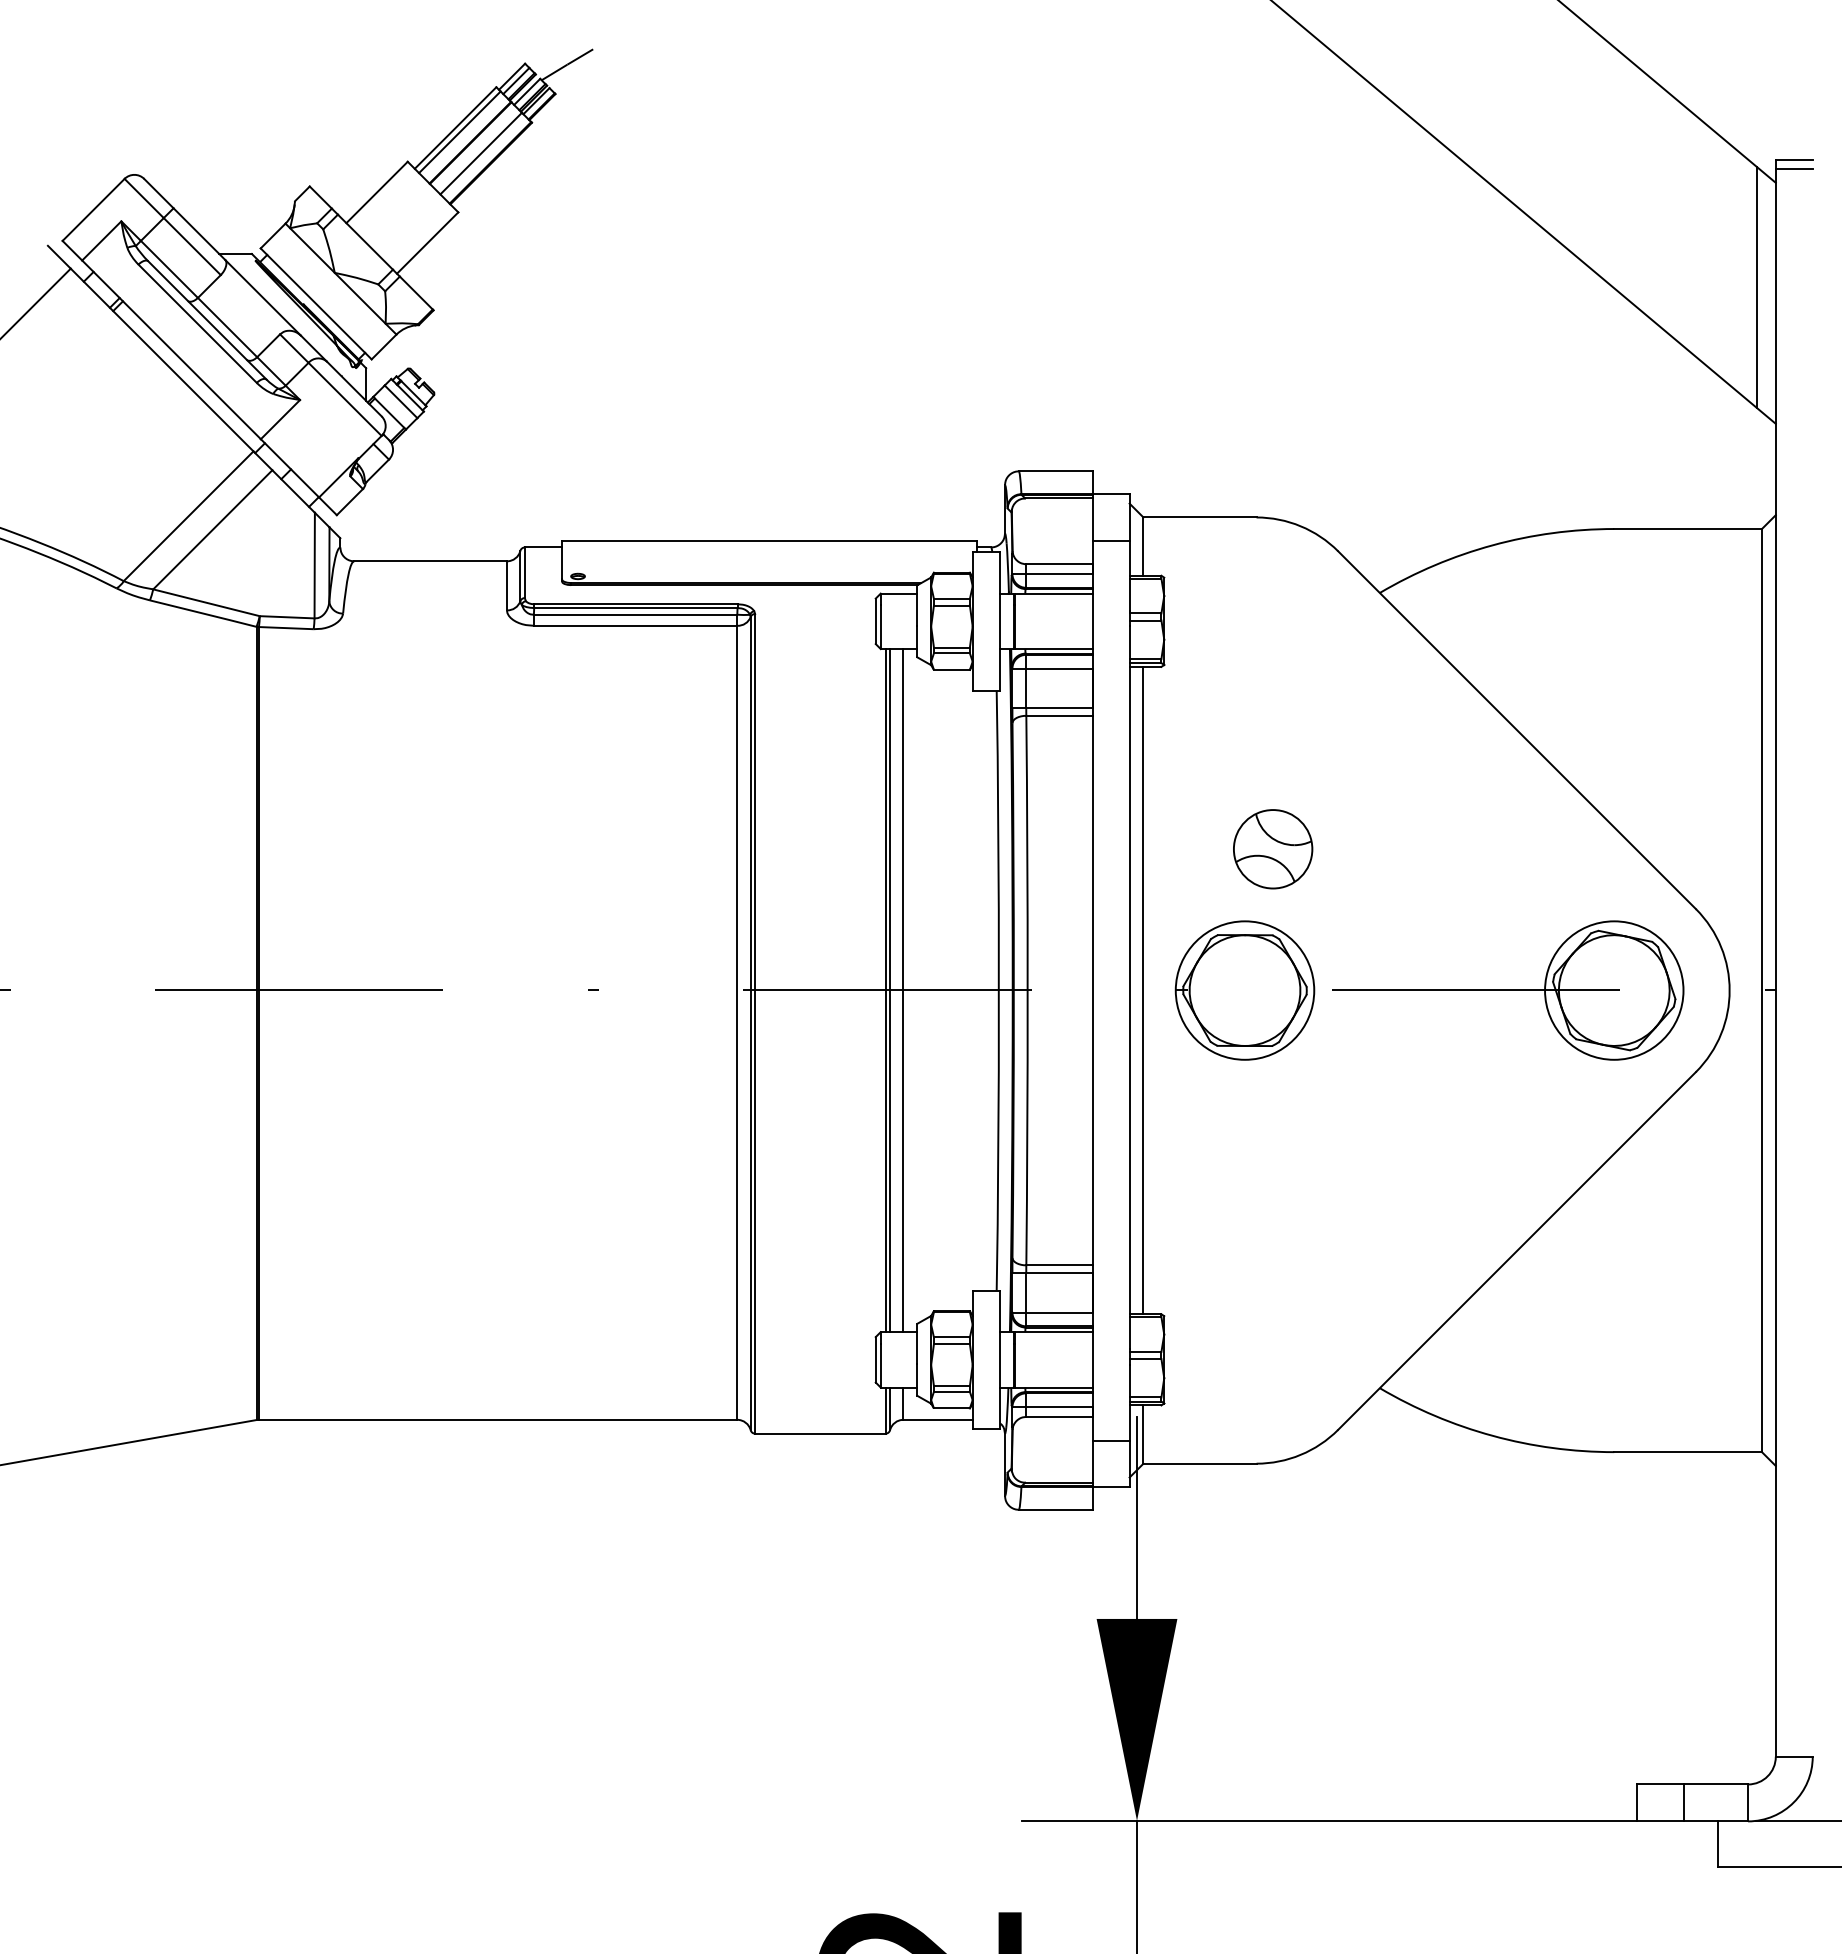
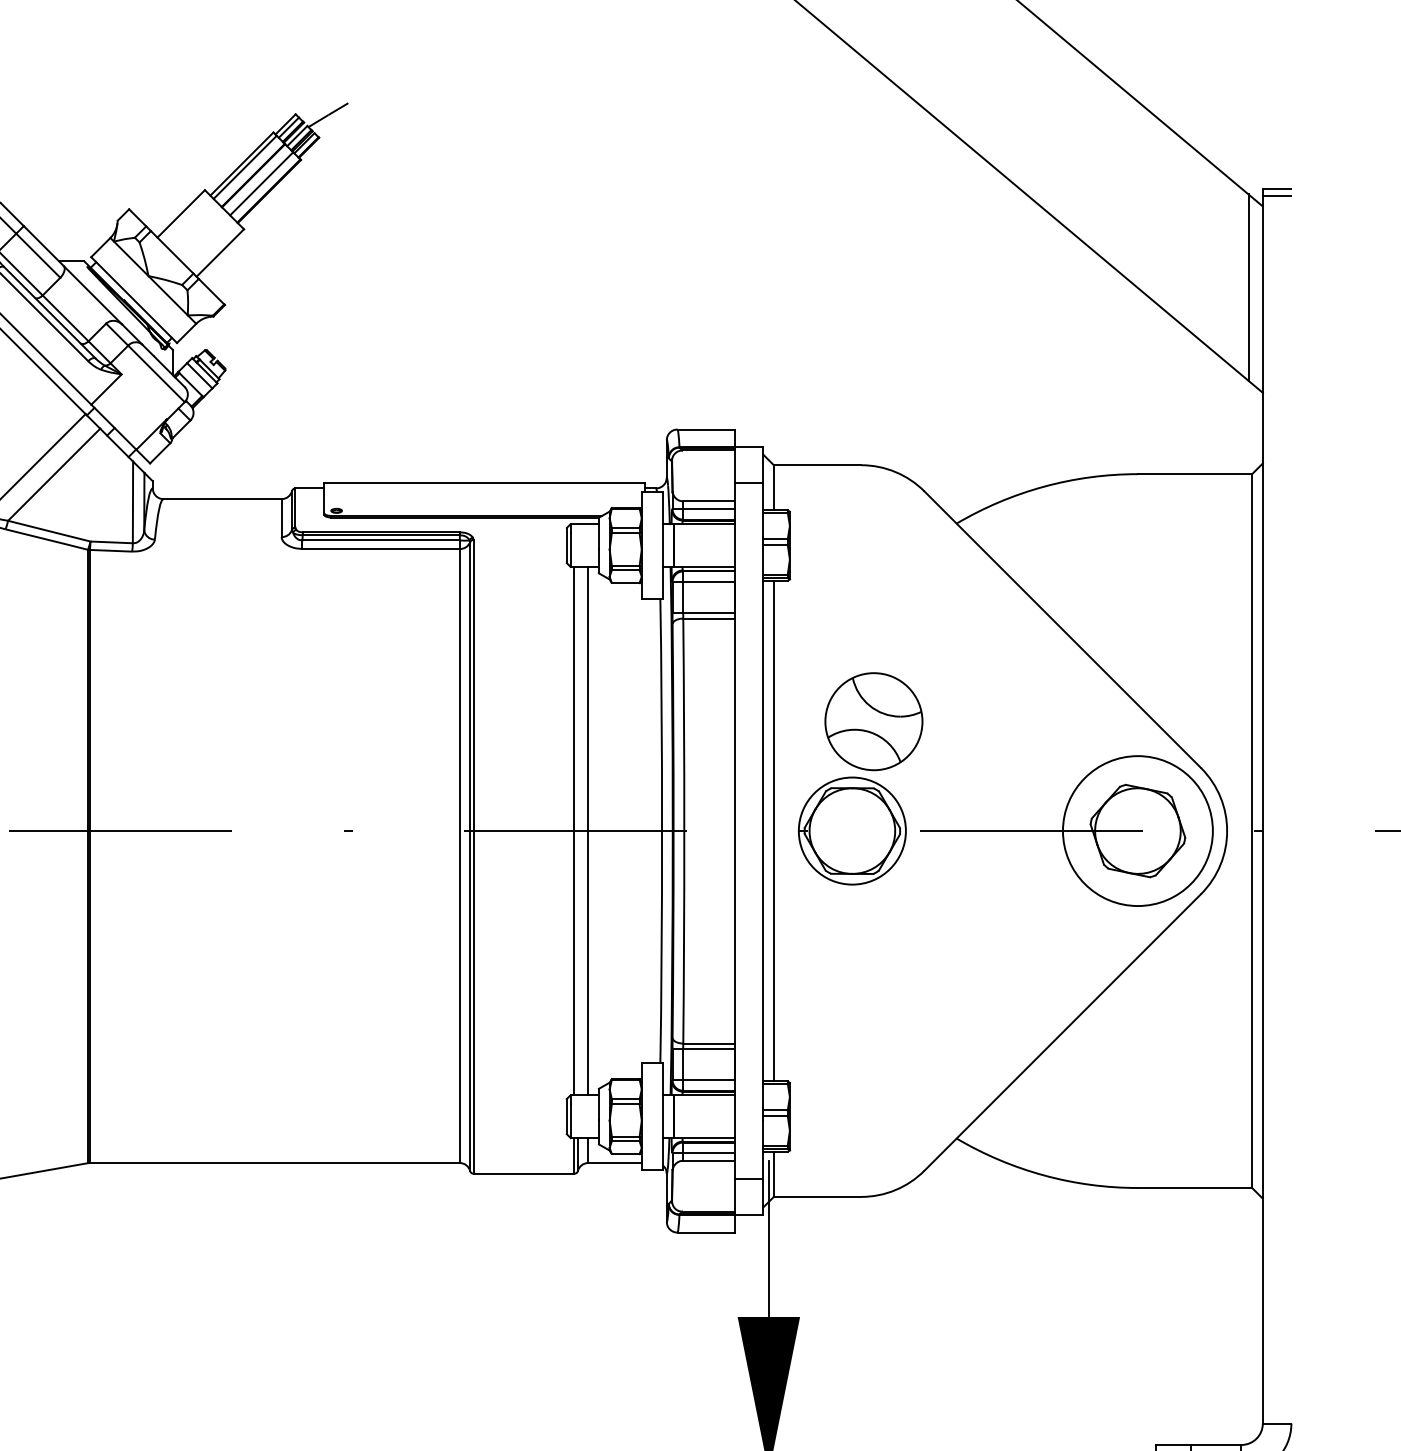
part: (1273, 849) -> (874, 721), size x1.6
line: (890, 990) -> (578, 831), removed
circle: (1614, 990) -> (1138, 831), size x1.4

